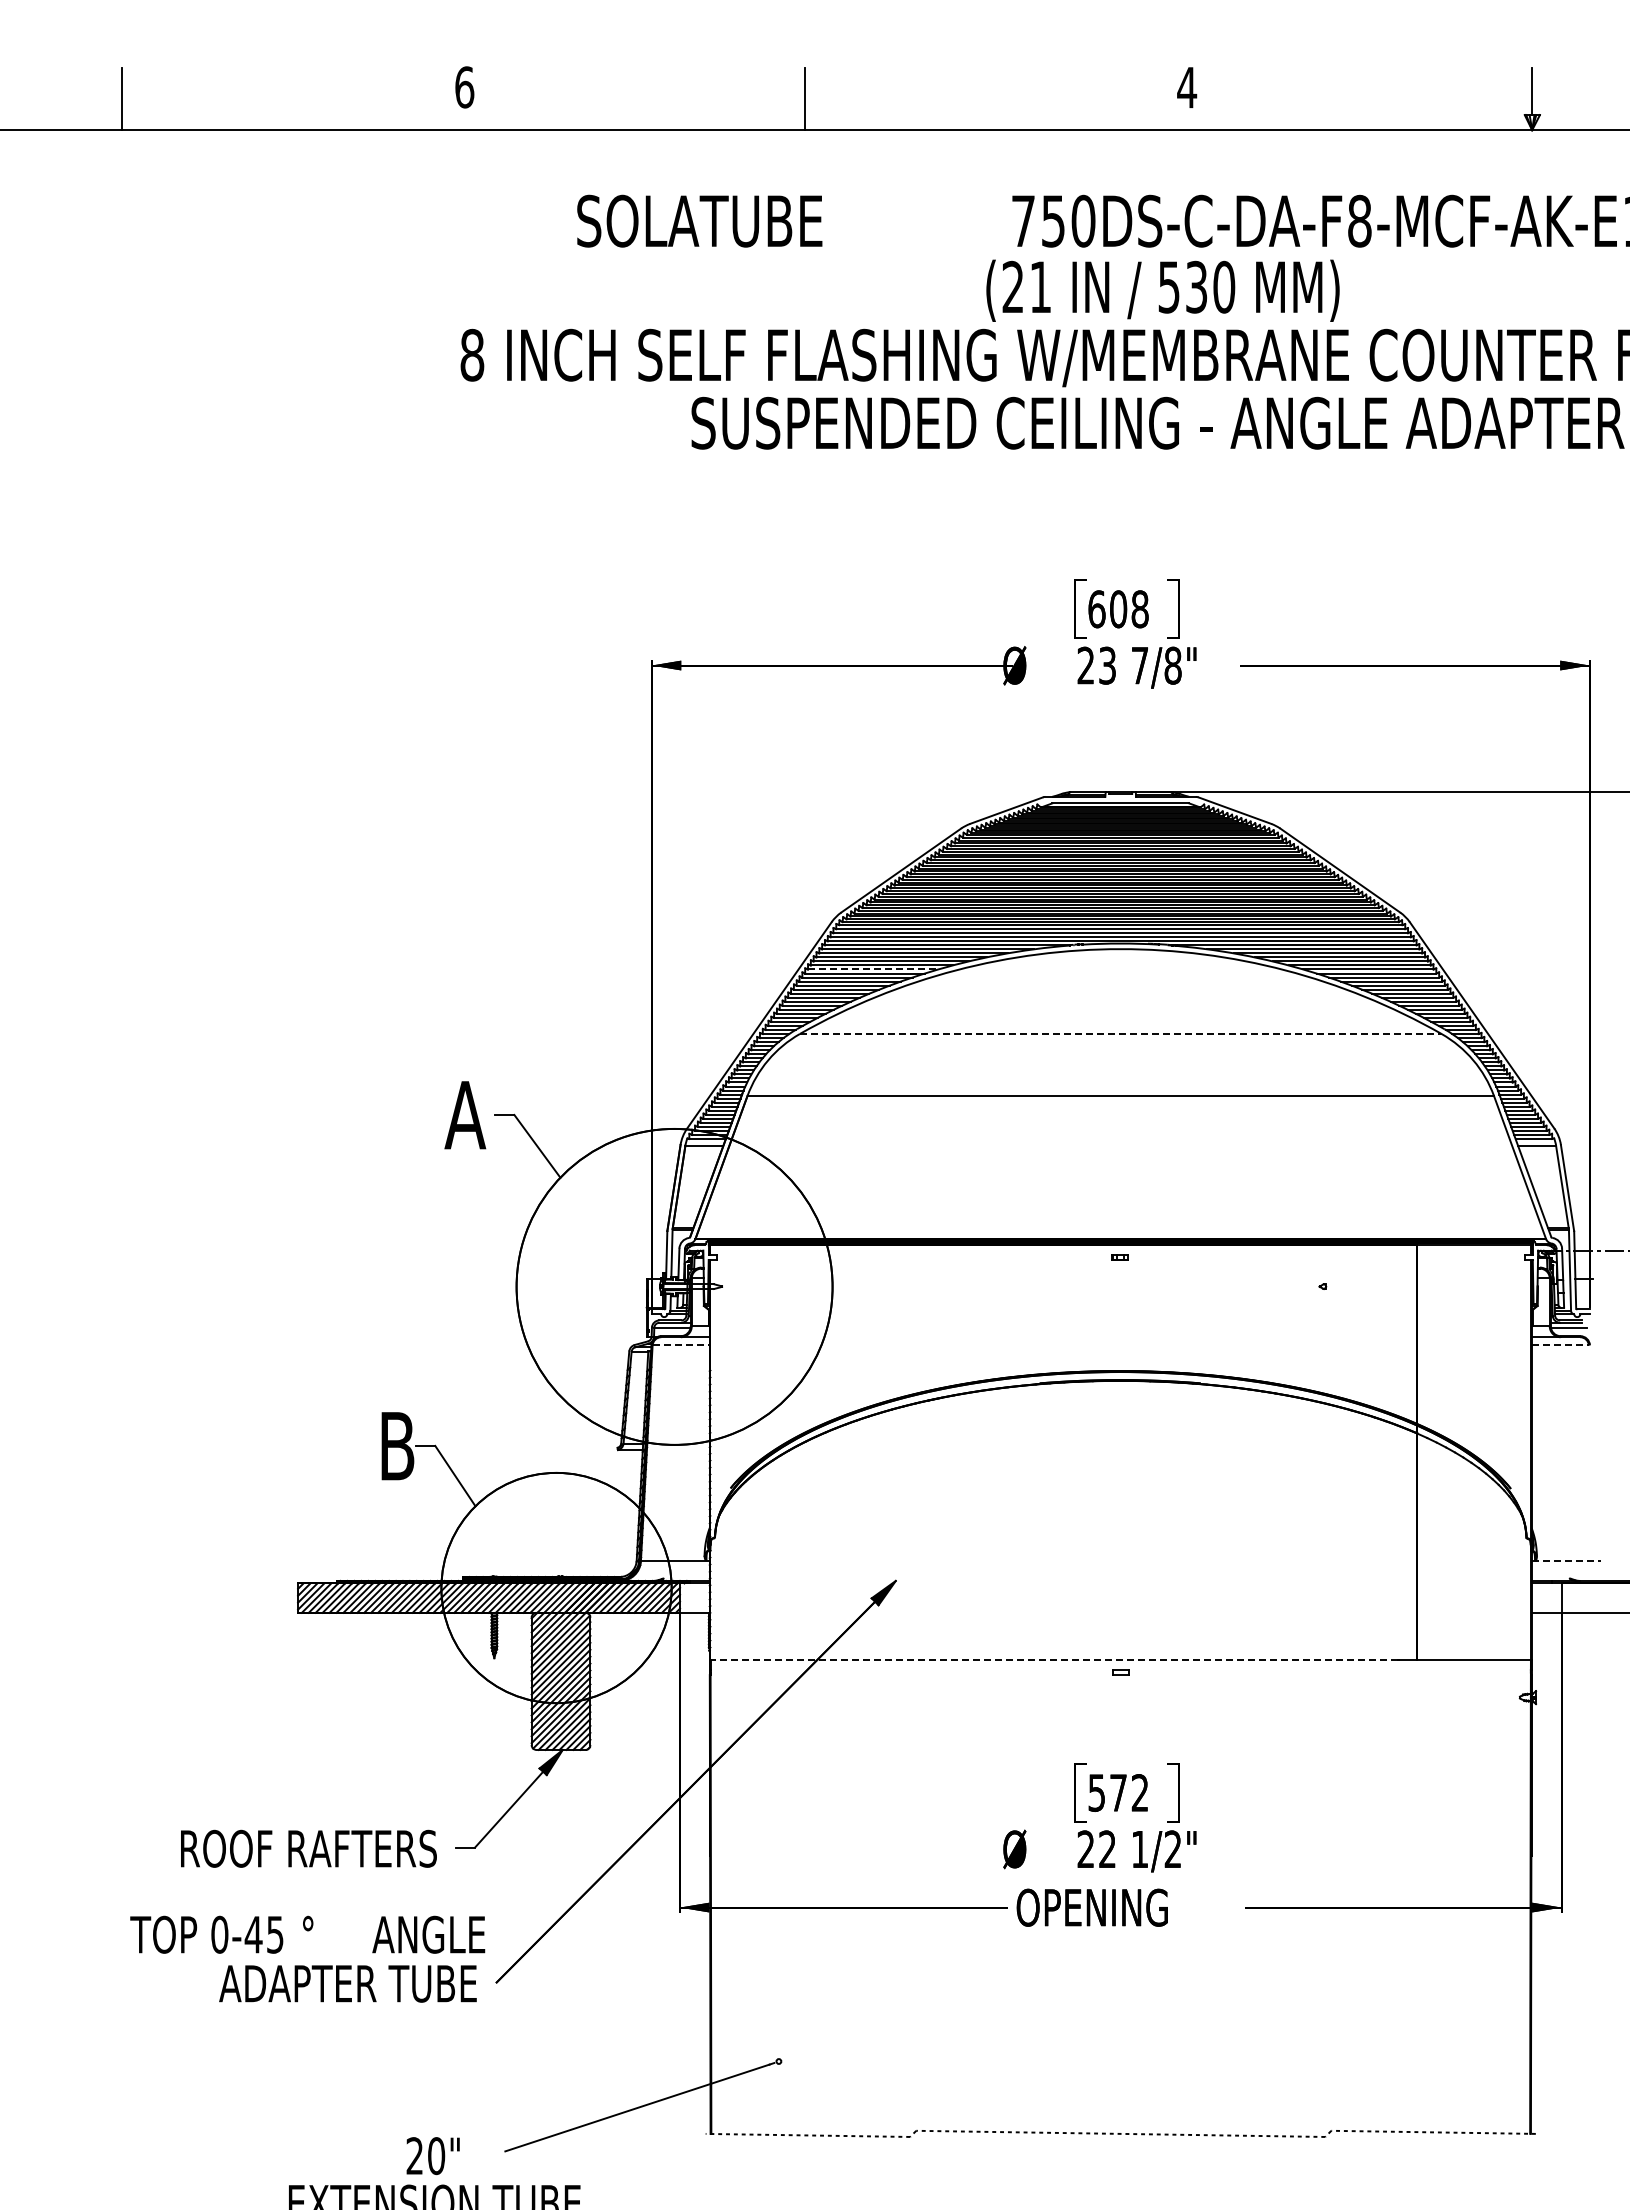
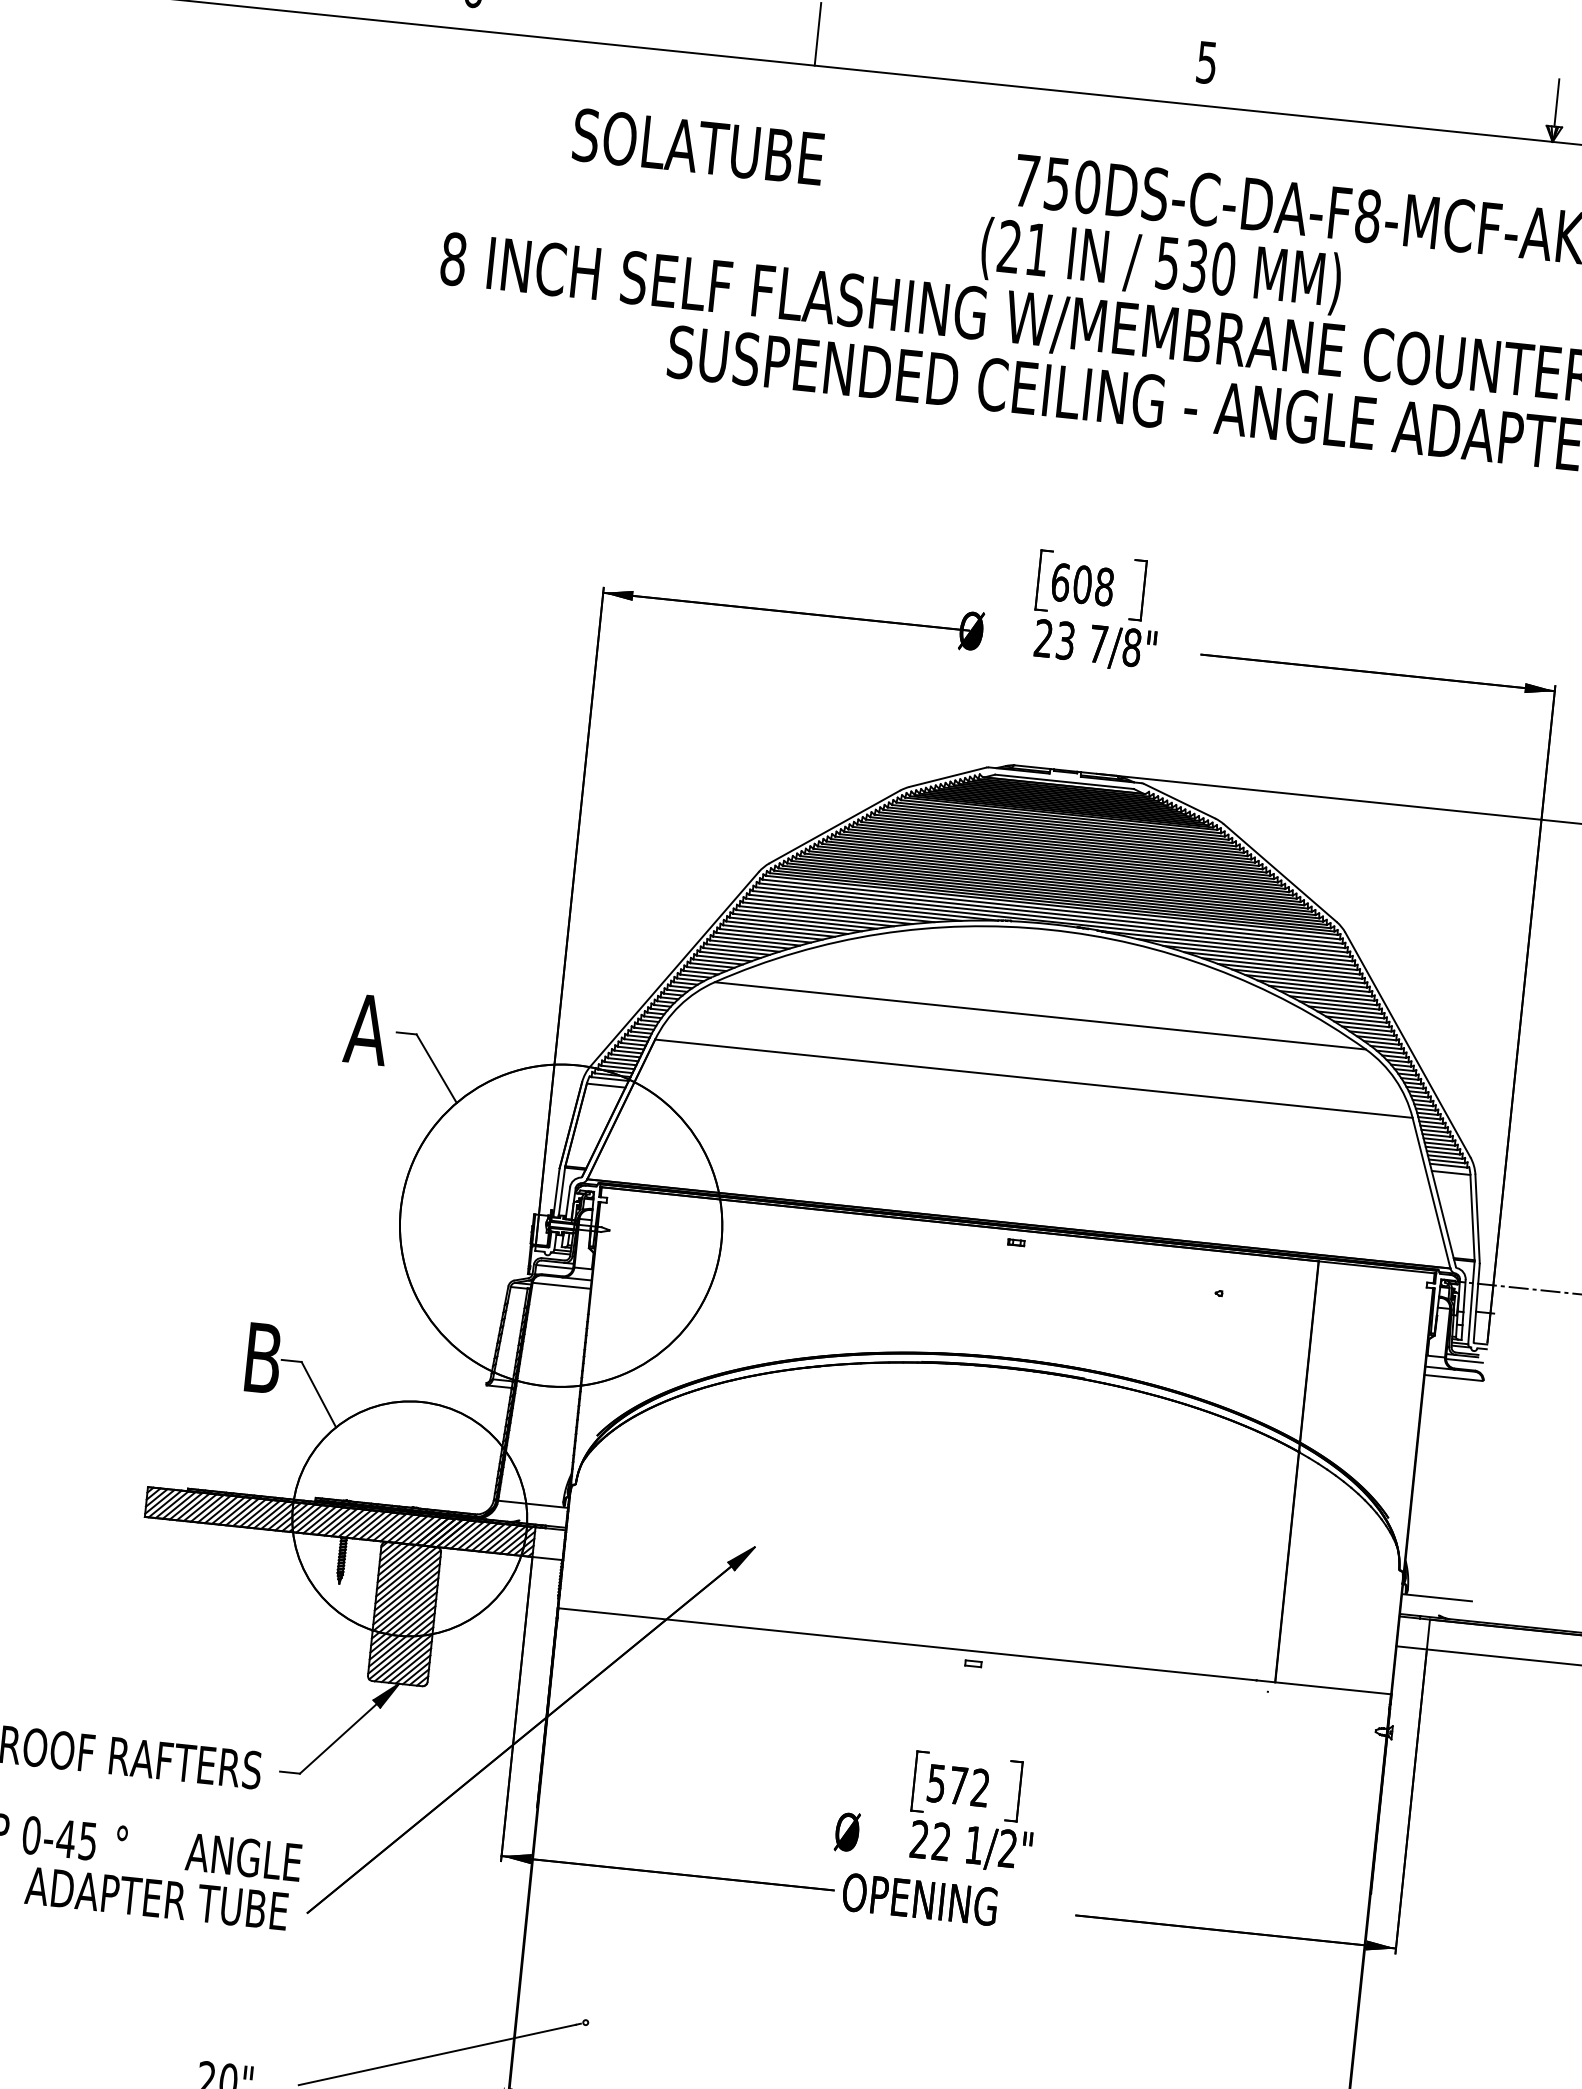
text: (1187, 87) -> (1207, 62), 4 -> 5
line: (873, 969) -> (796, 924), dashed -> solid
line: (1120, 1034) -> (1040, 1016), dashed -> solid
line: (681, 1345) -> (562, 1285), dashed -> solid
line: (1560, 1345) -> (1453, 1378), dashed -> solid
line: (1566, 1561) -> (1437, 1597), dashed -> solid
line: (1054, 1660) -> (907, 1644), dashed -> solid

